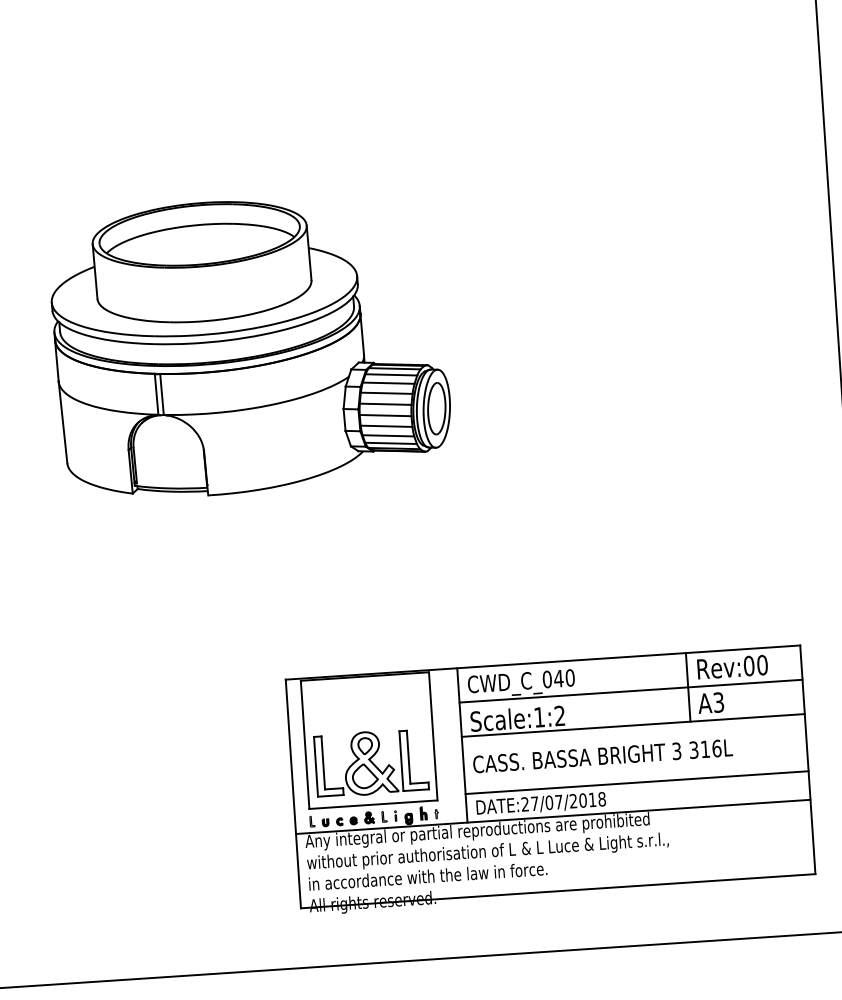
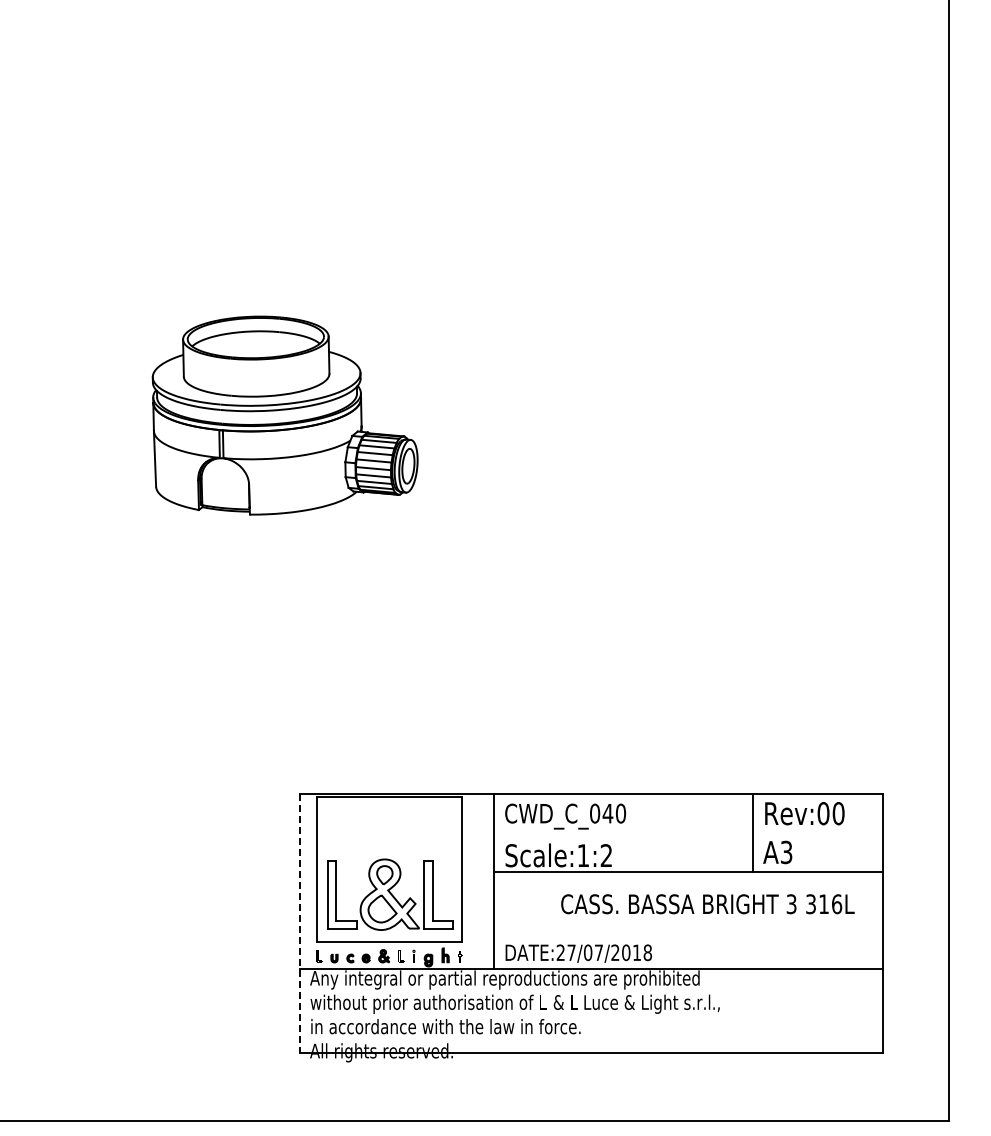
part: (249, 346) -> (284, 415), size x0.6
line: (631, 691) -> (688, 833), removed
text: (602, 756) -> (707, 904), moved
line: (637, 782) -> (688, 936), removed
line: (293, 794) -> (300, 924), solid -> dashed

